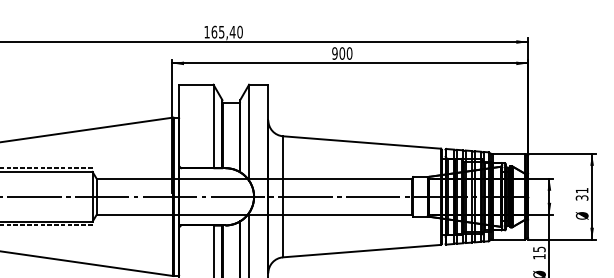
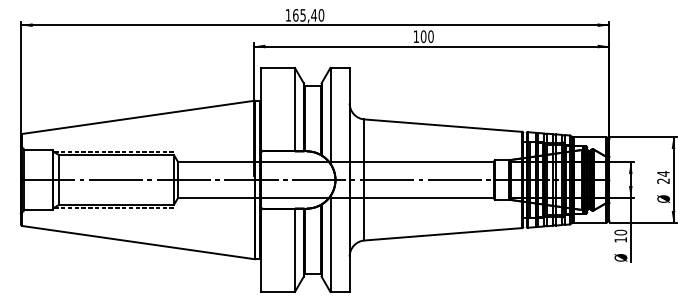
text: (335, 53) -> (416, 36), 900 -> 100
text: (582, 193) -> (663, 176), 31 -> 24
text: (539, 249) -> (620, 232), 15 -> 10

